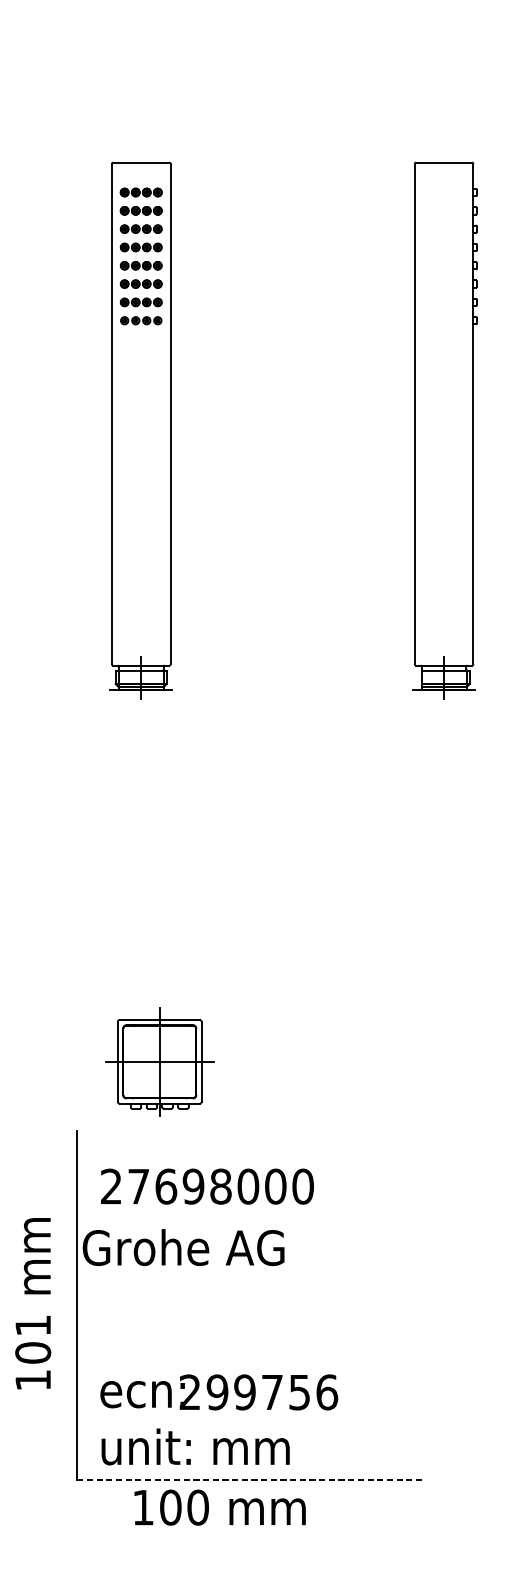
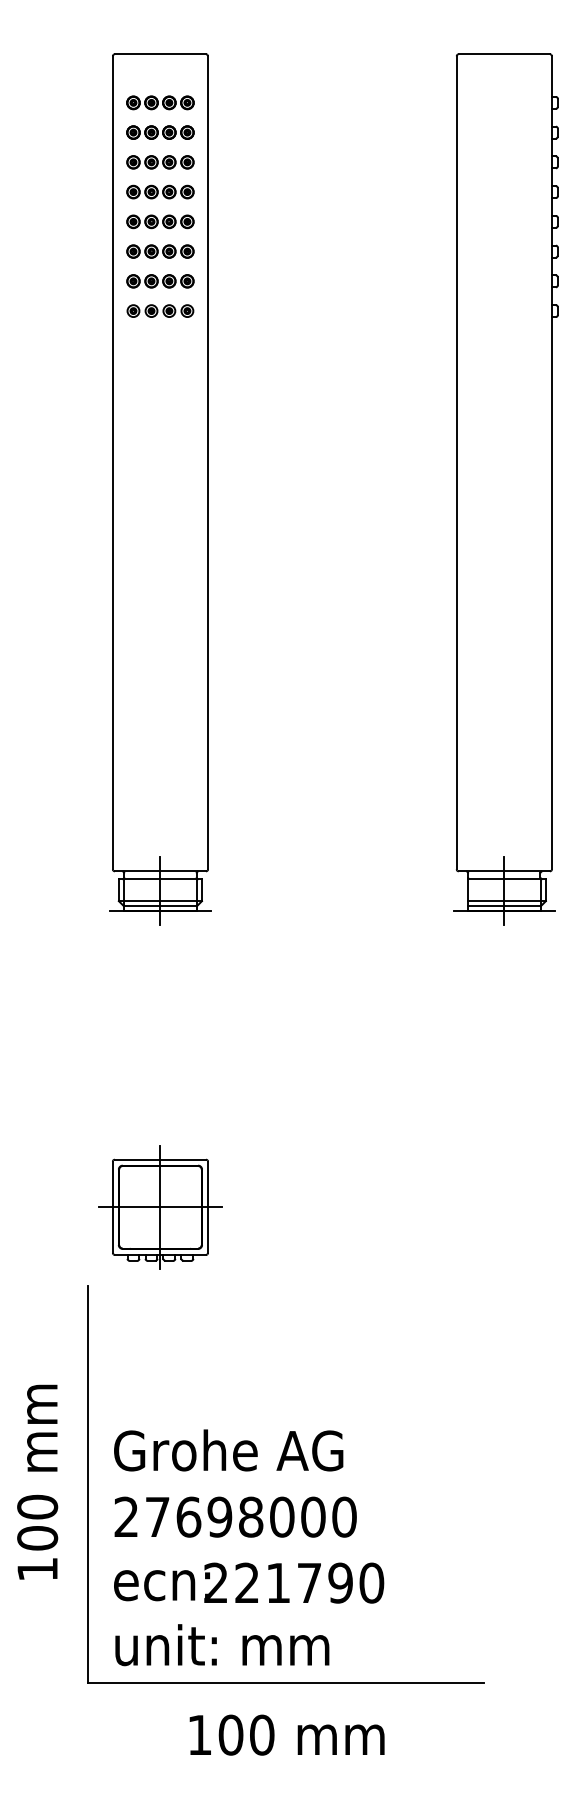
part: (141, 430) -> (160, 489), size x1.43
part: (444, 430) -> (505, 489), size x1.43
part: (159, 1062) -> (160, 1207), moved
text: (207, 1186) -> (235, 1516), moved
text: (183, 1247) -> (228, 1450), moved
text: (33, 1325) -> (37, 1506), 101 -> 100
text: (272, 1391) -> (309, 1582), 299756 -> 221790
line: (252, 1479) -> (286, 1682), dashed -> solid
text: (219, 1507) -> (286, 1734), moved

